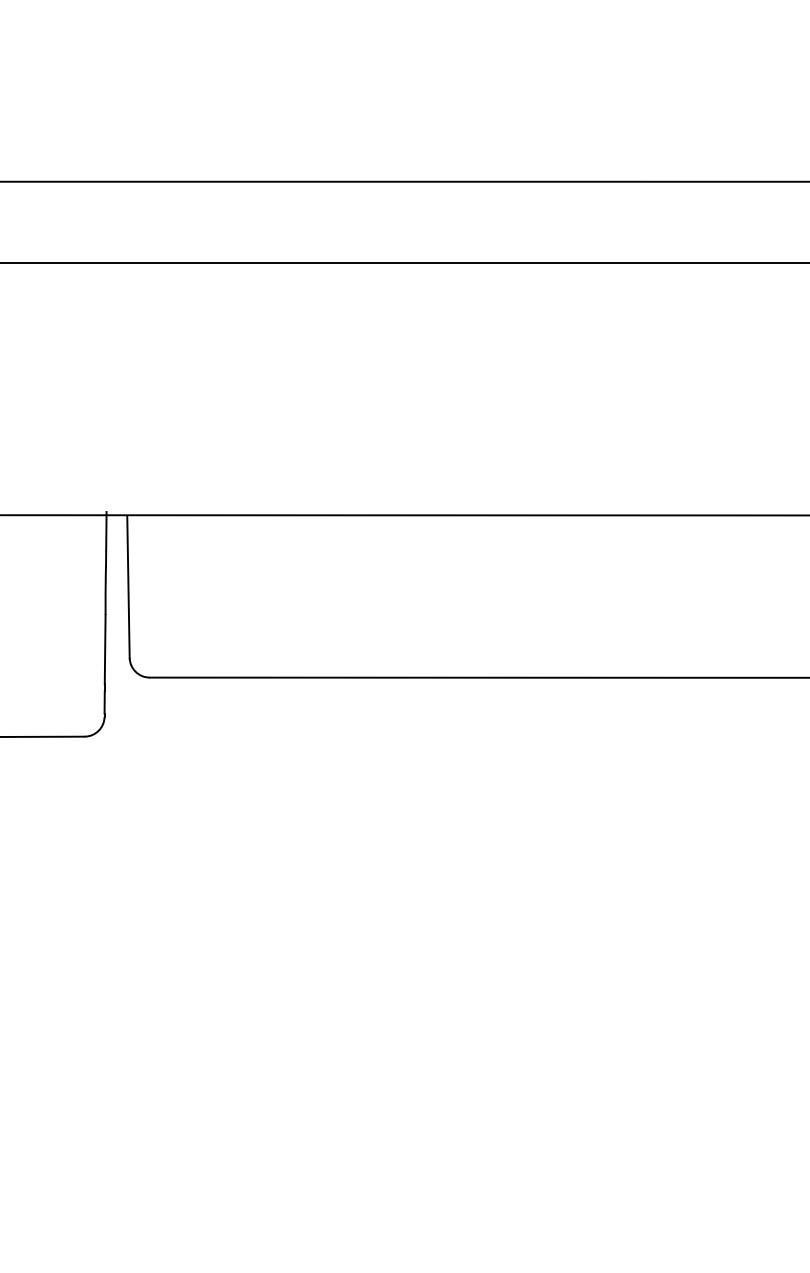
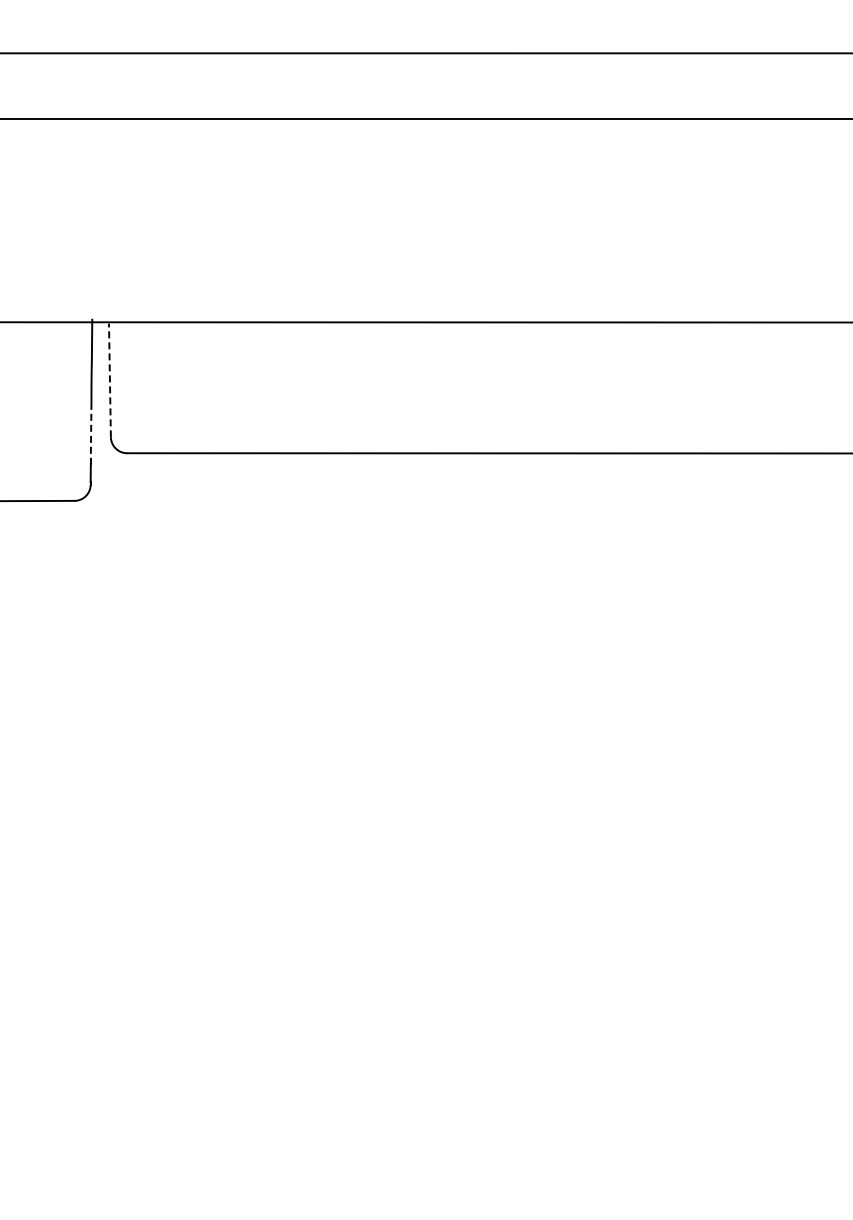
line: (127, 587) -> (109, 380), solid -> dashed
line: (105, 649) -> (91, 430), solid -> dashed

